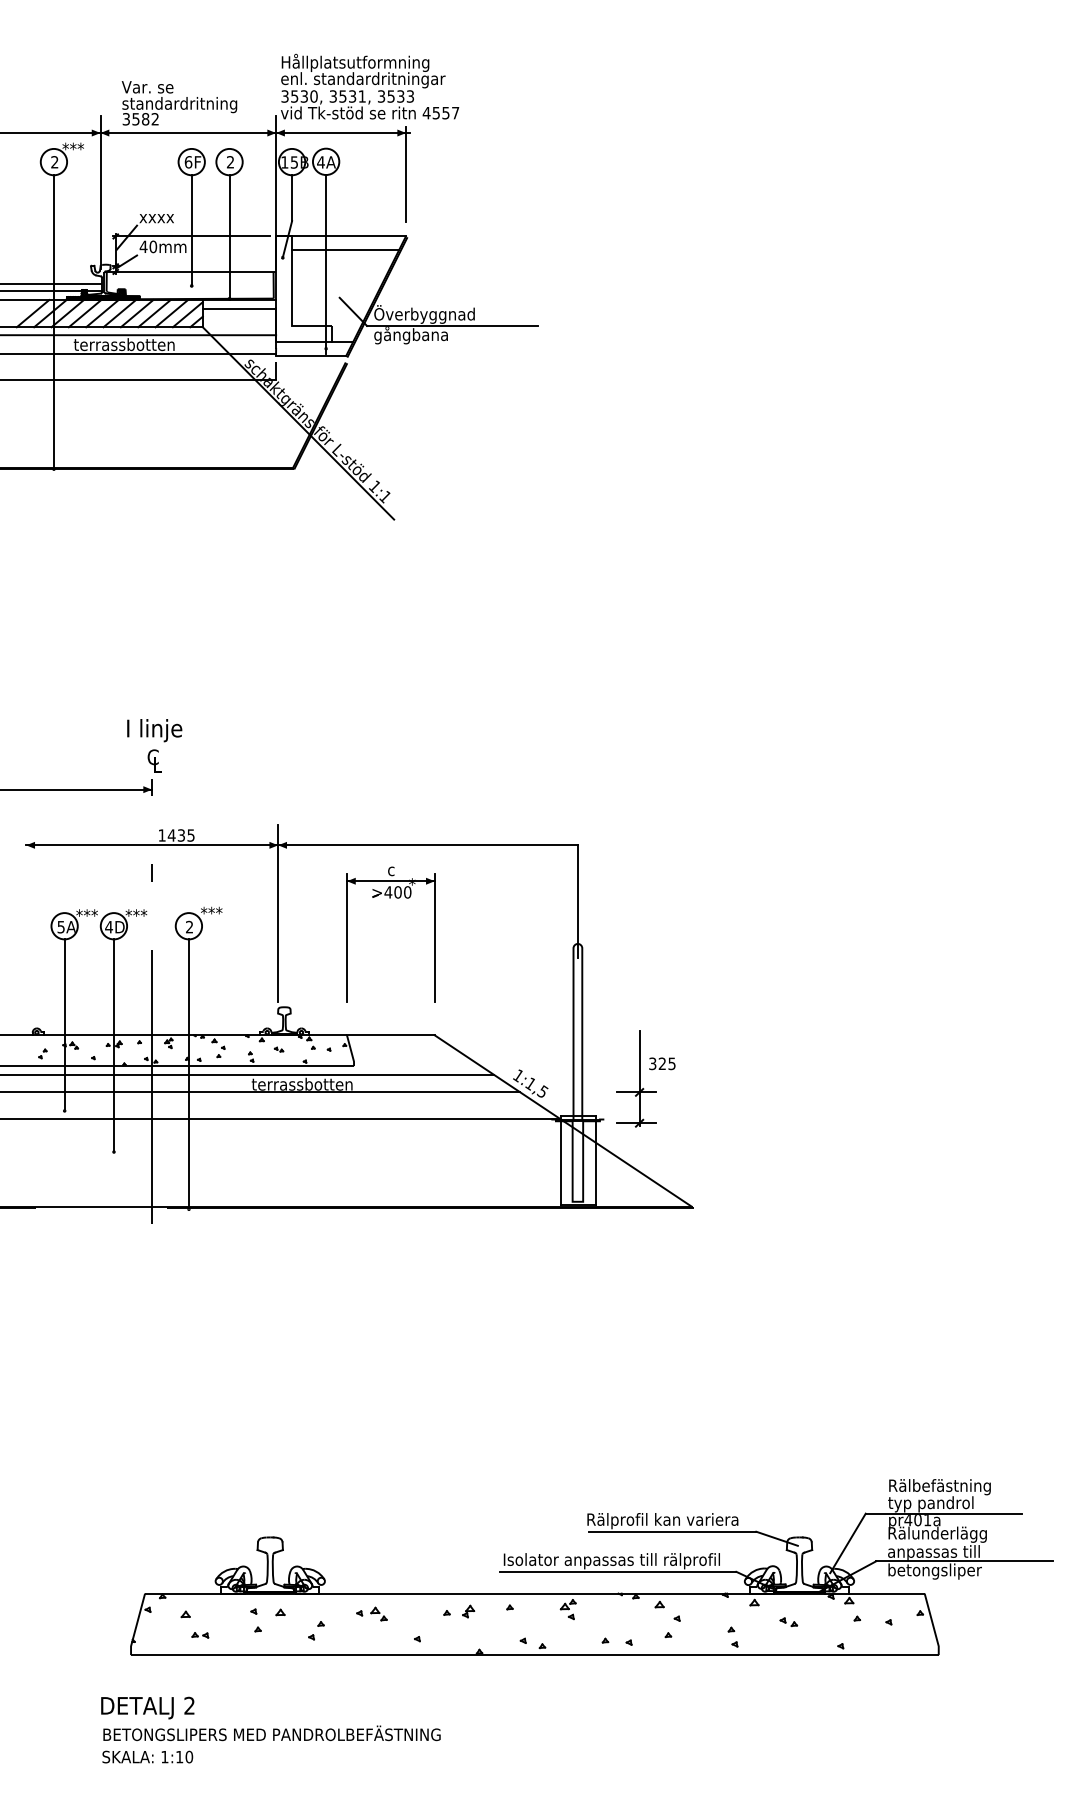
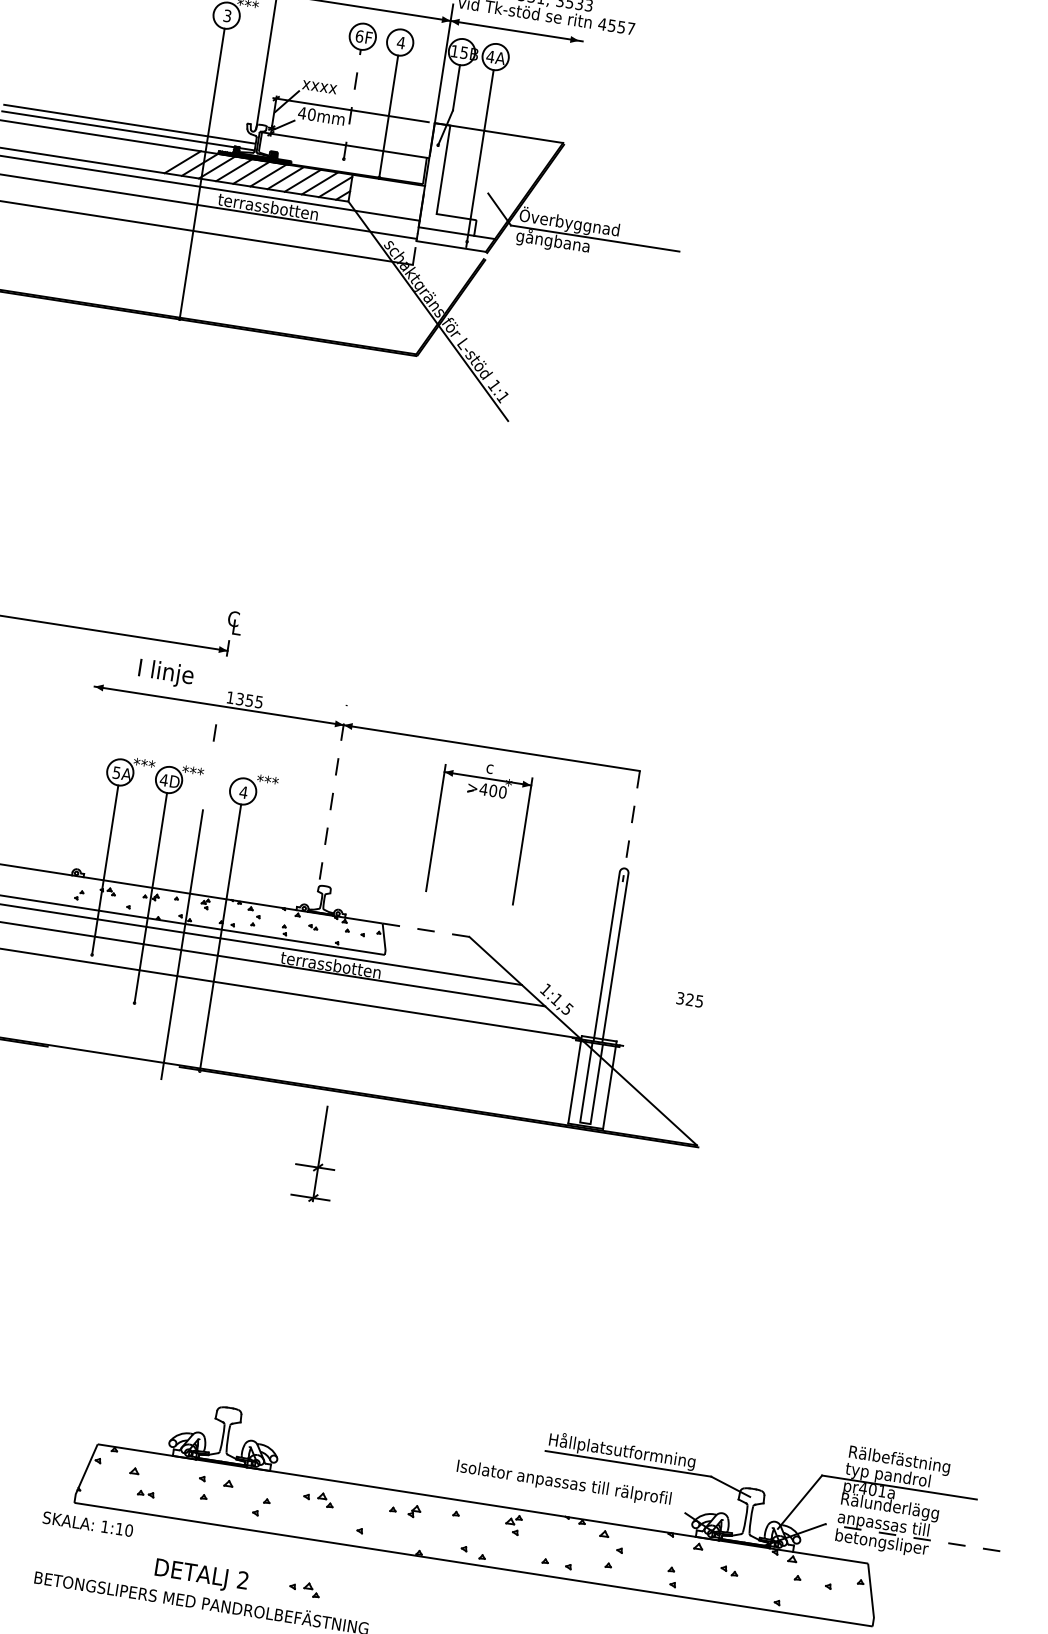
text: (54, 162) -> (227, 16), 2 -> 3
text: (230, 162) -> (401, 43), 2 -> 4
line: (406, 174) -> (573, 81), removed
line: (191, 230) -> (352, 104), solid -> dashed
line: (344, 250) -> (500, 147), removed
line: (239, 308) -> (387, 188), removed
text: (154, 730) -> (165, 673), moved
text: (175, 835) -> (243, 699), 1435 -> 1355
part: (390, 898) -> (484, 795), moved
line: (577, 902) -> (630, 827), solid -> dashed
line: (278, 912) -> (333, 791), solid -> dashed
text: (189, 926) -> (243, 791), 2 -> 4
line: (390, 1035) -> (425, 930), solid -> dashed
part: (636, 1078) -> (317, 1153), moved
text: (662, 1520) -> (620, 1451), Rälprofil kan variera -> Hållplatsutformning
line: (964, 1561) -> (912, 1537), solid -> dashed
line: (617, 1571) -> (567, 1494), removed
part: (371, 1704) -> (304, 1588), added
text: (147, 1707) -> (201, 1575), moved
text: (147, 1756) -> (87, 1523), moved

